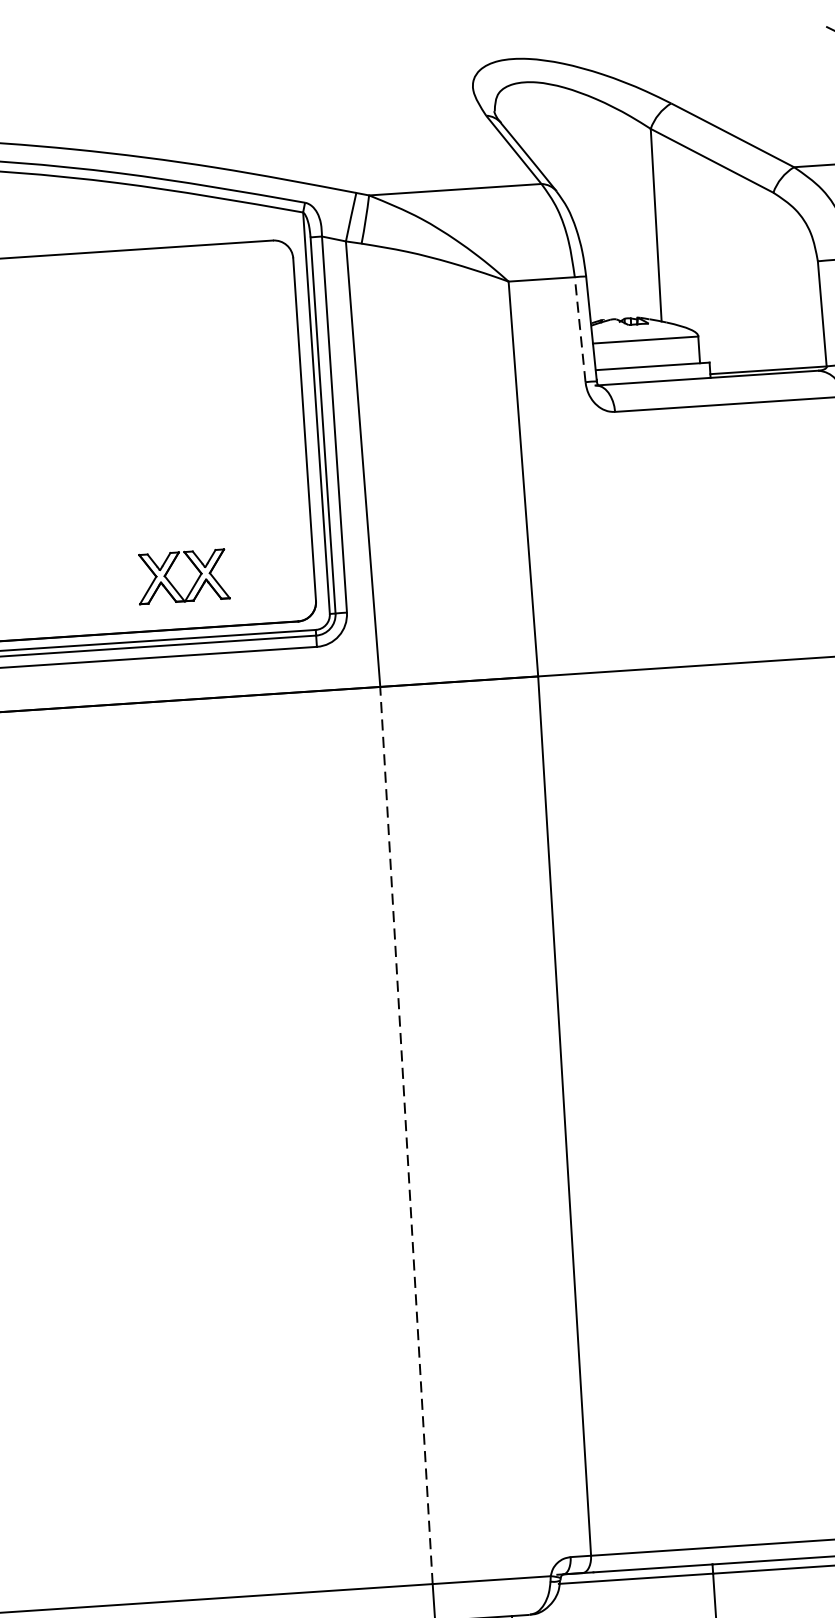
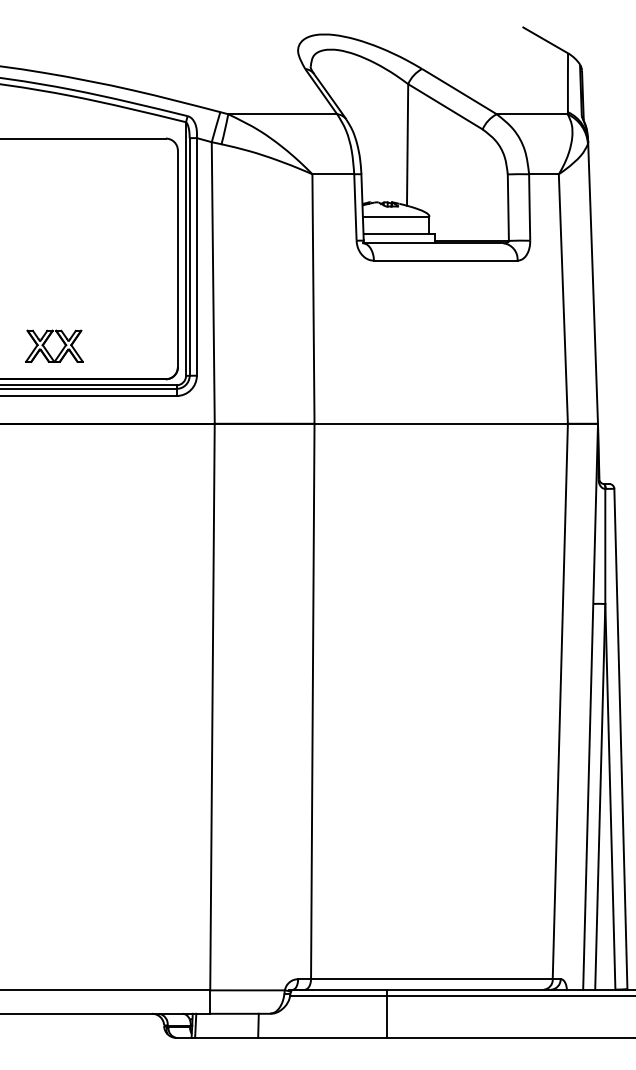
line: (580, 329) -> (355, 207), dashed -> solid
part: (194, 581) -> (61, 349), moved
line: (406, 1134) -> (212, 706), dashed -> solid

